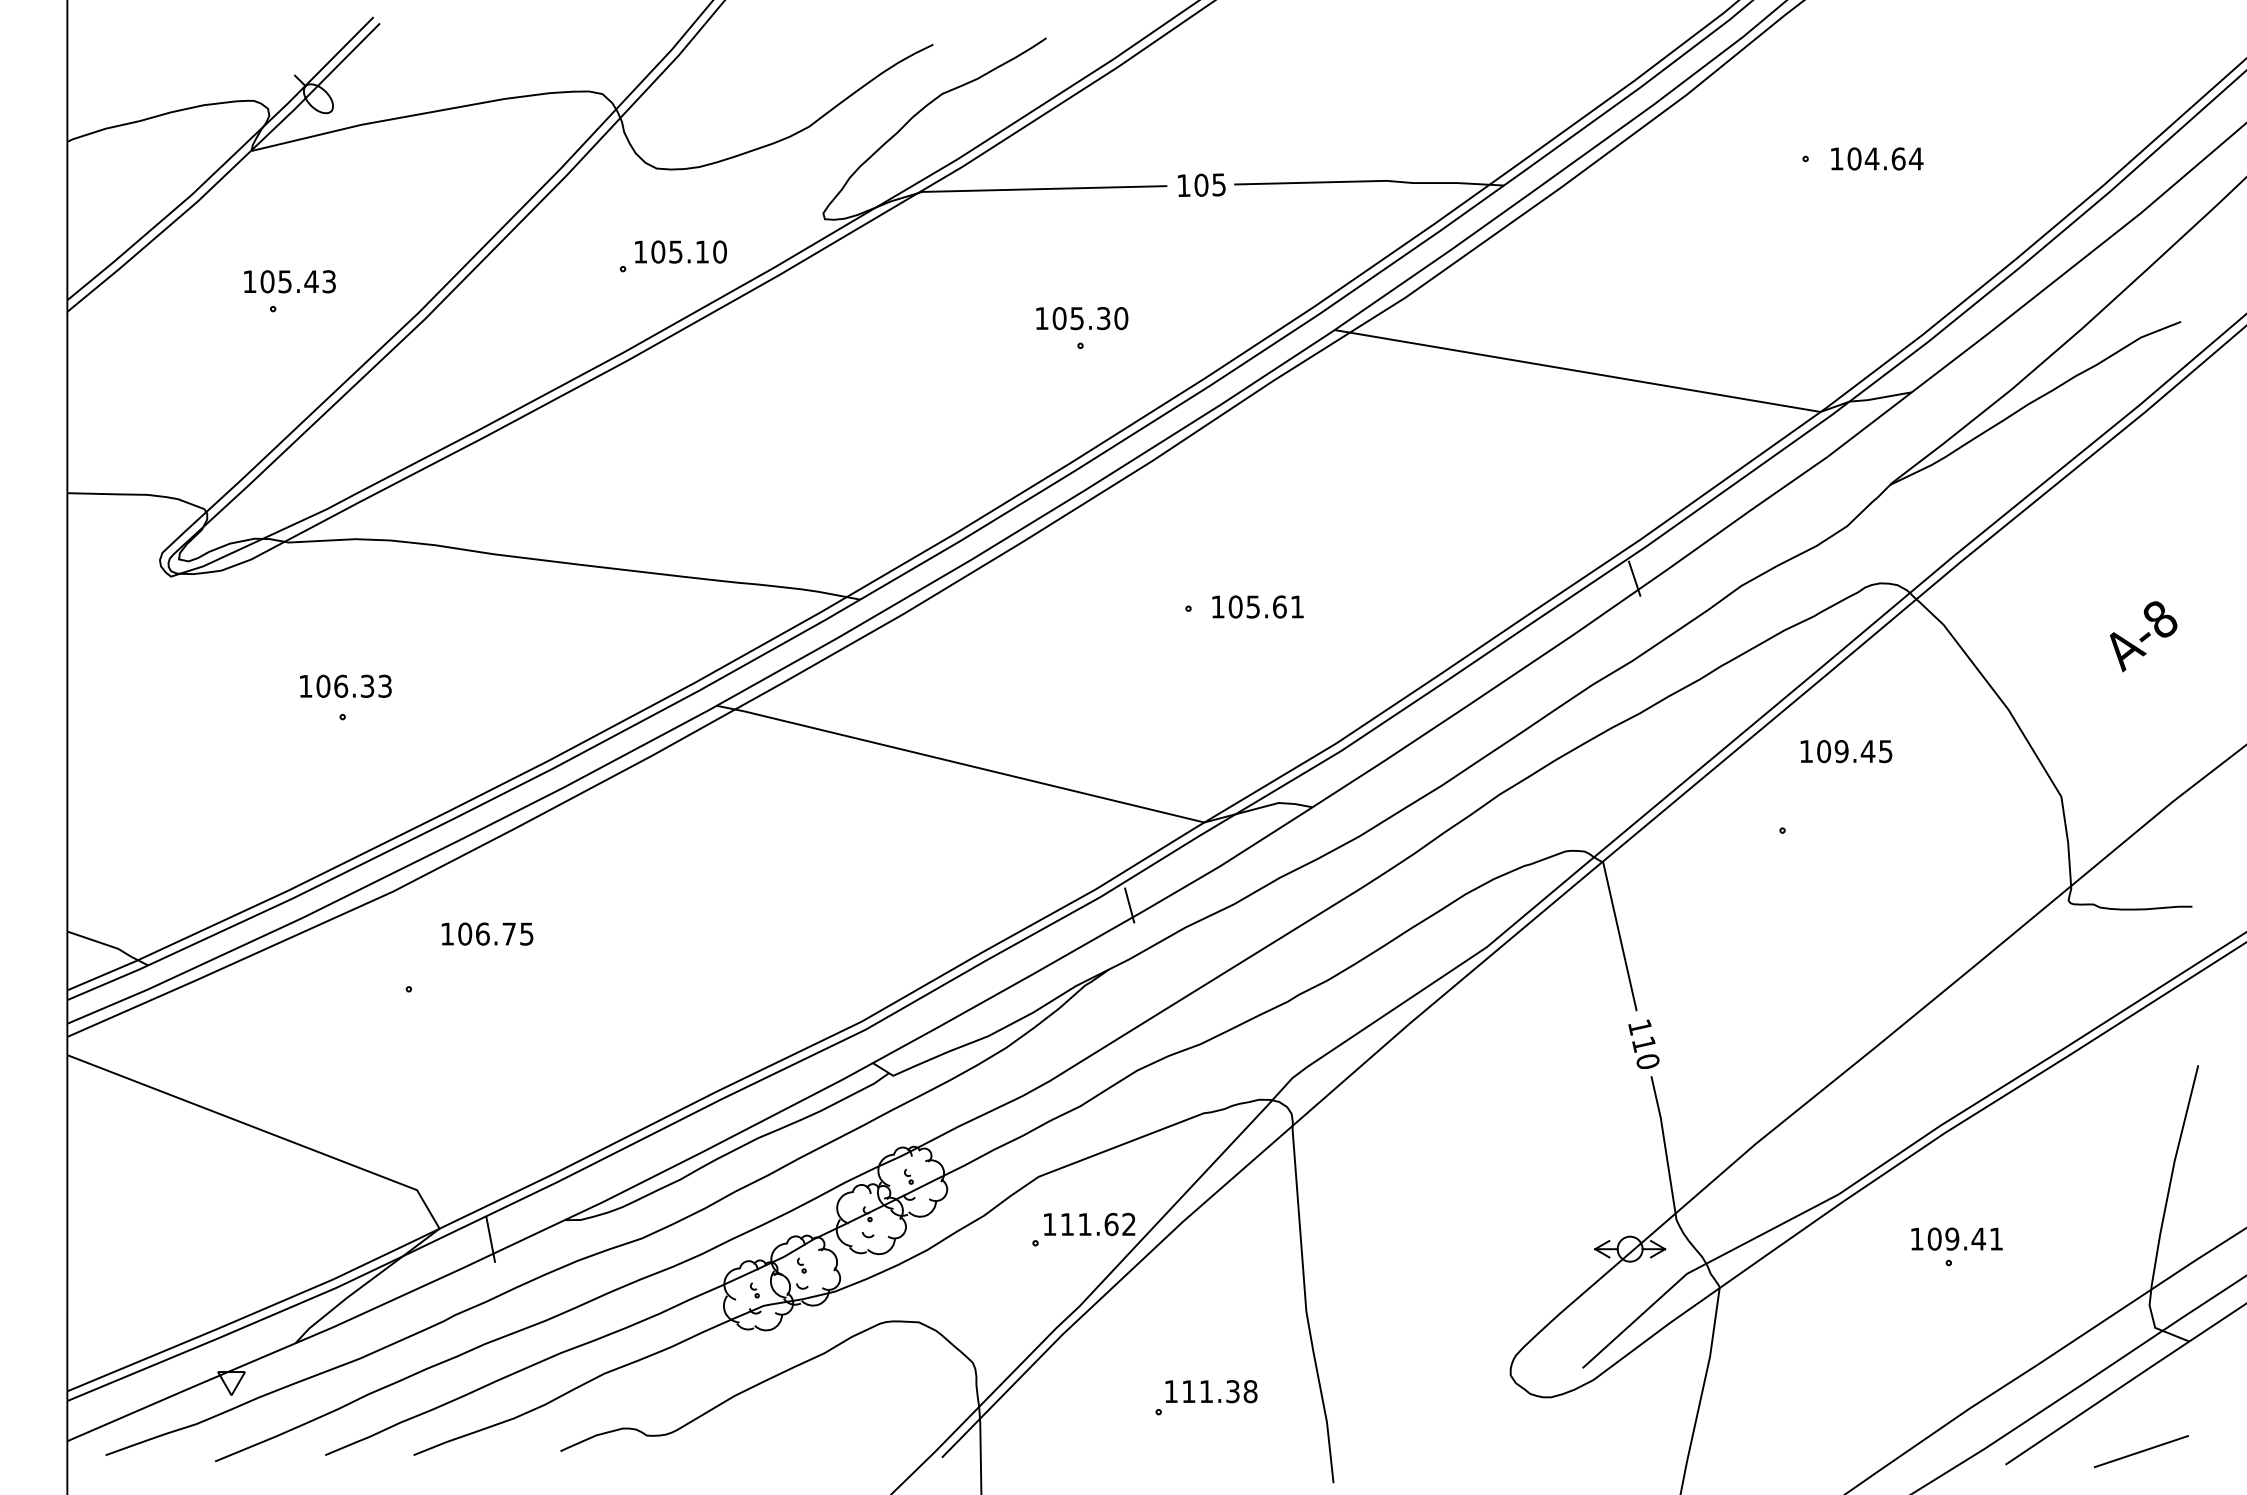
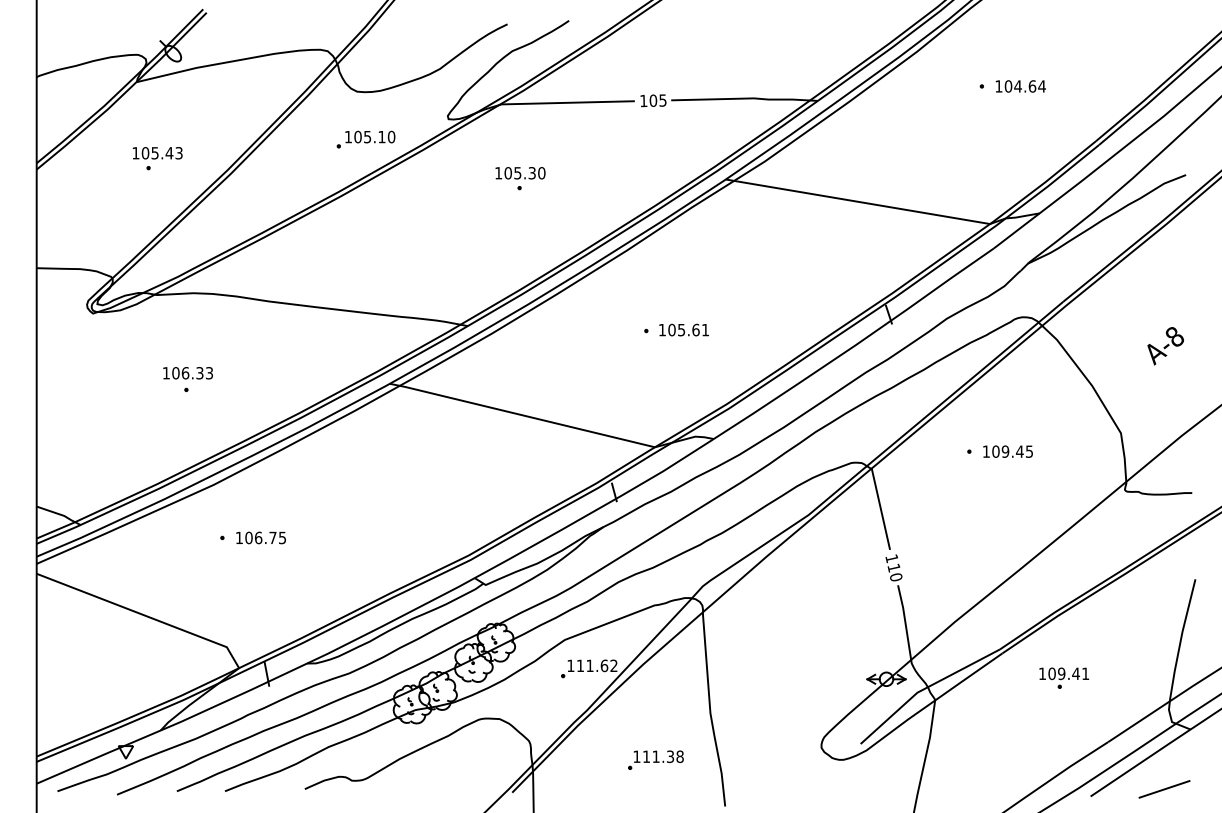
part: (1082, 328) -> (520, 178), moved
text: (1845, 751) -> (1007, 451), moved
text: (486, 933) -> (260, 537), moved

